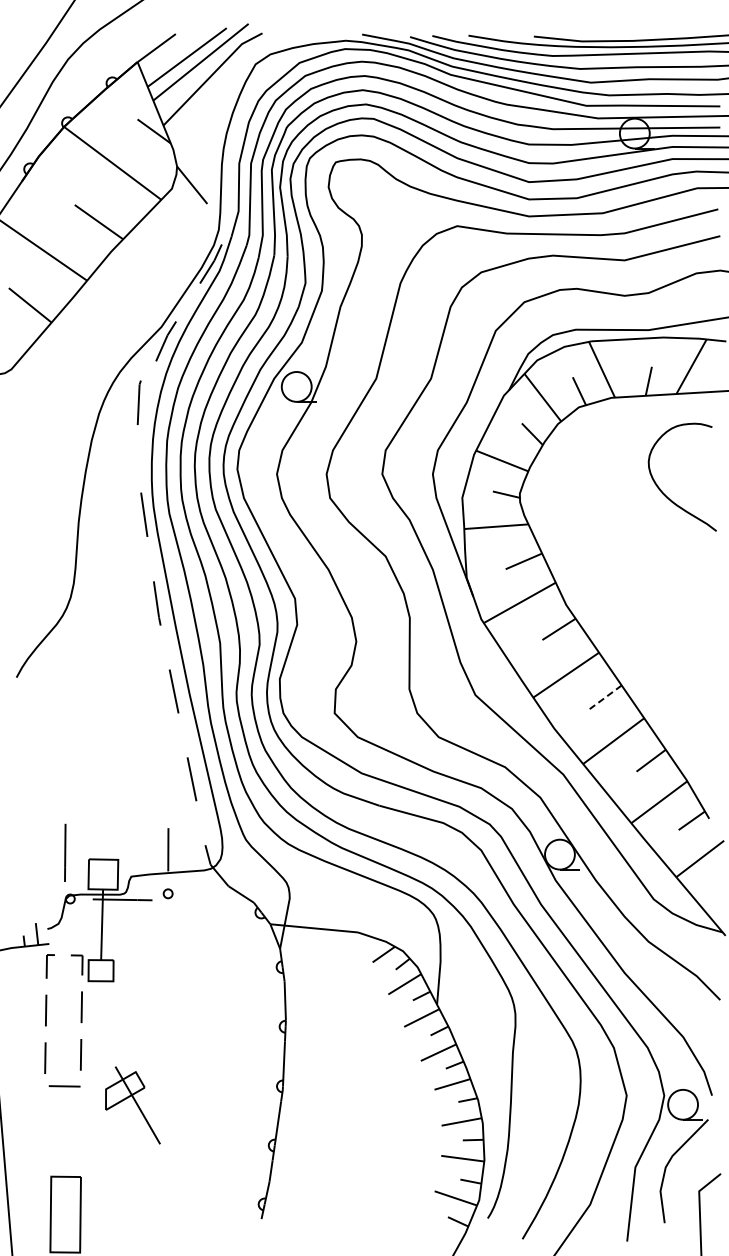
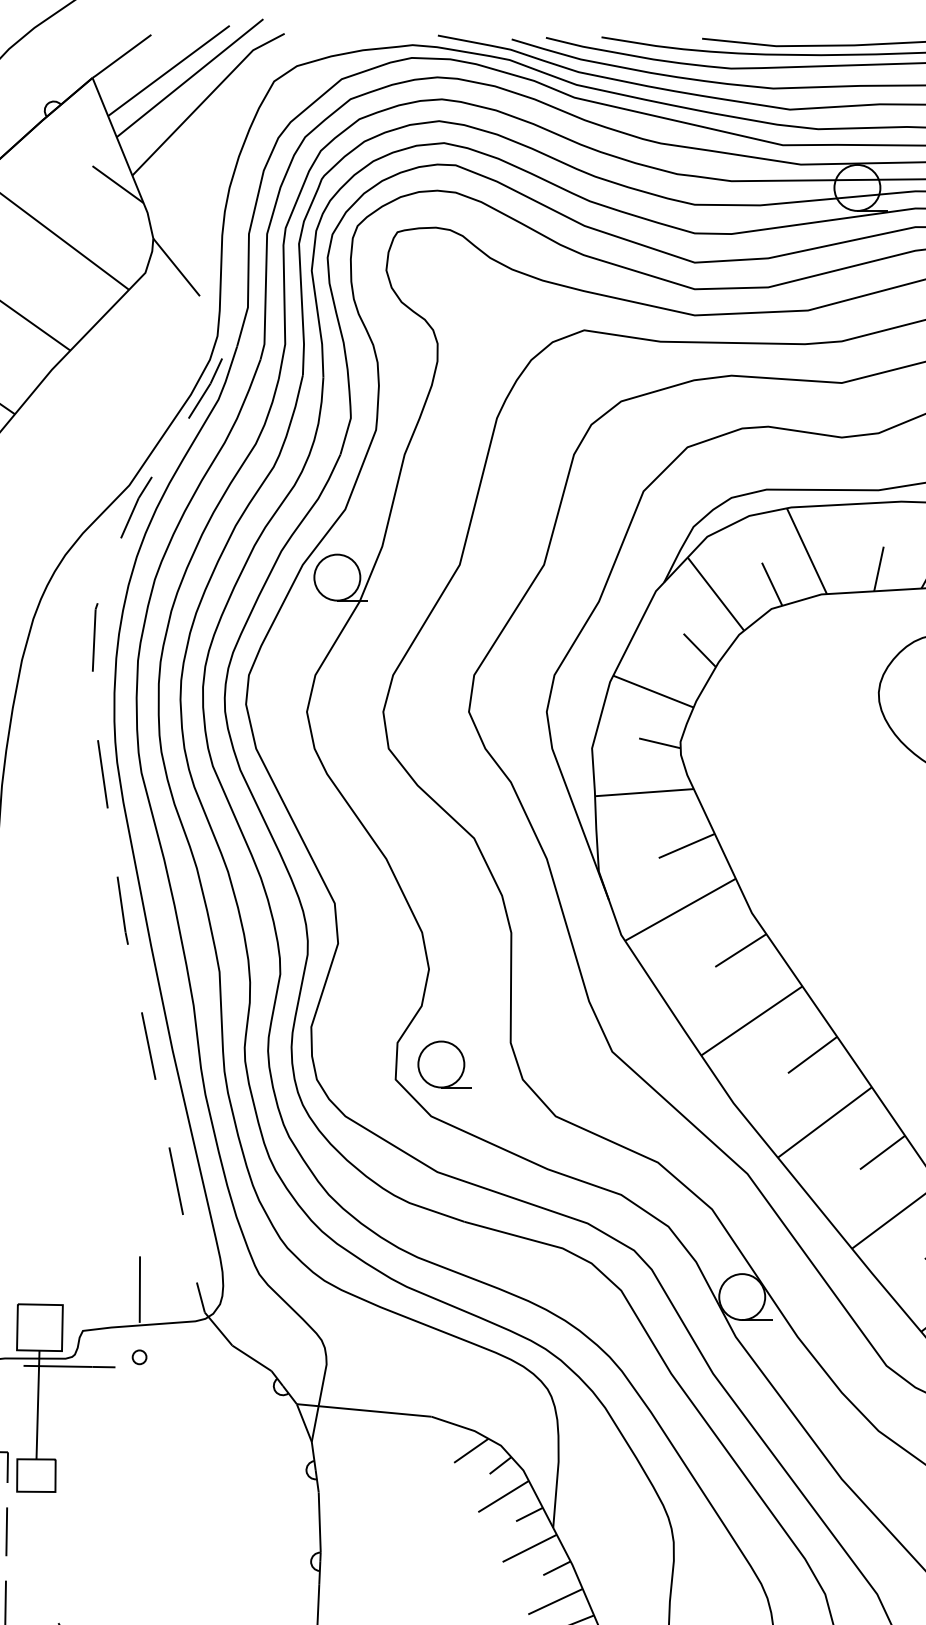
line: (138, 402) -> (93, 636), moved
line: (605, 697) -> (812, 1055), dashed -> solid
part: (365, 703) -> (443, 1064), added

